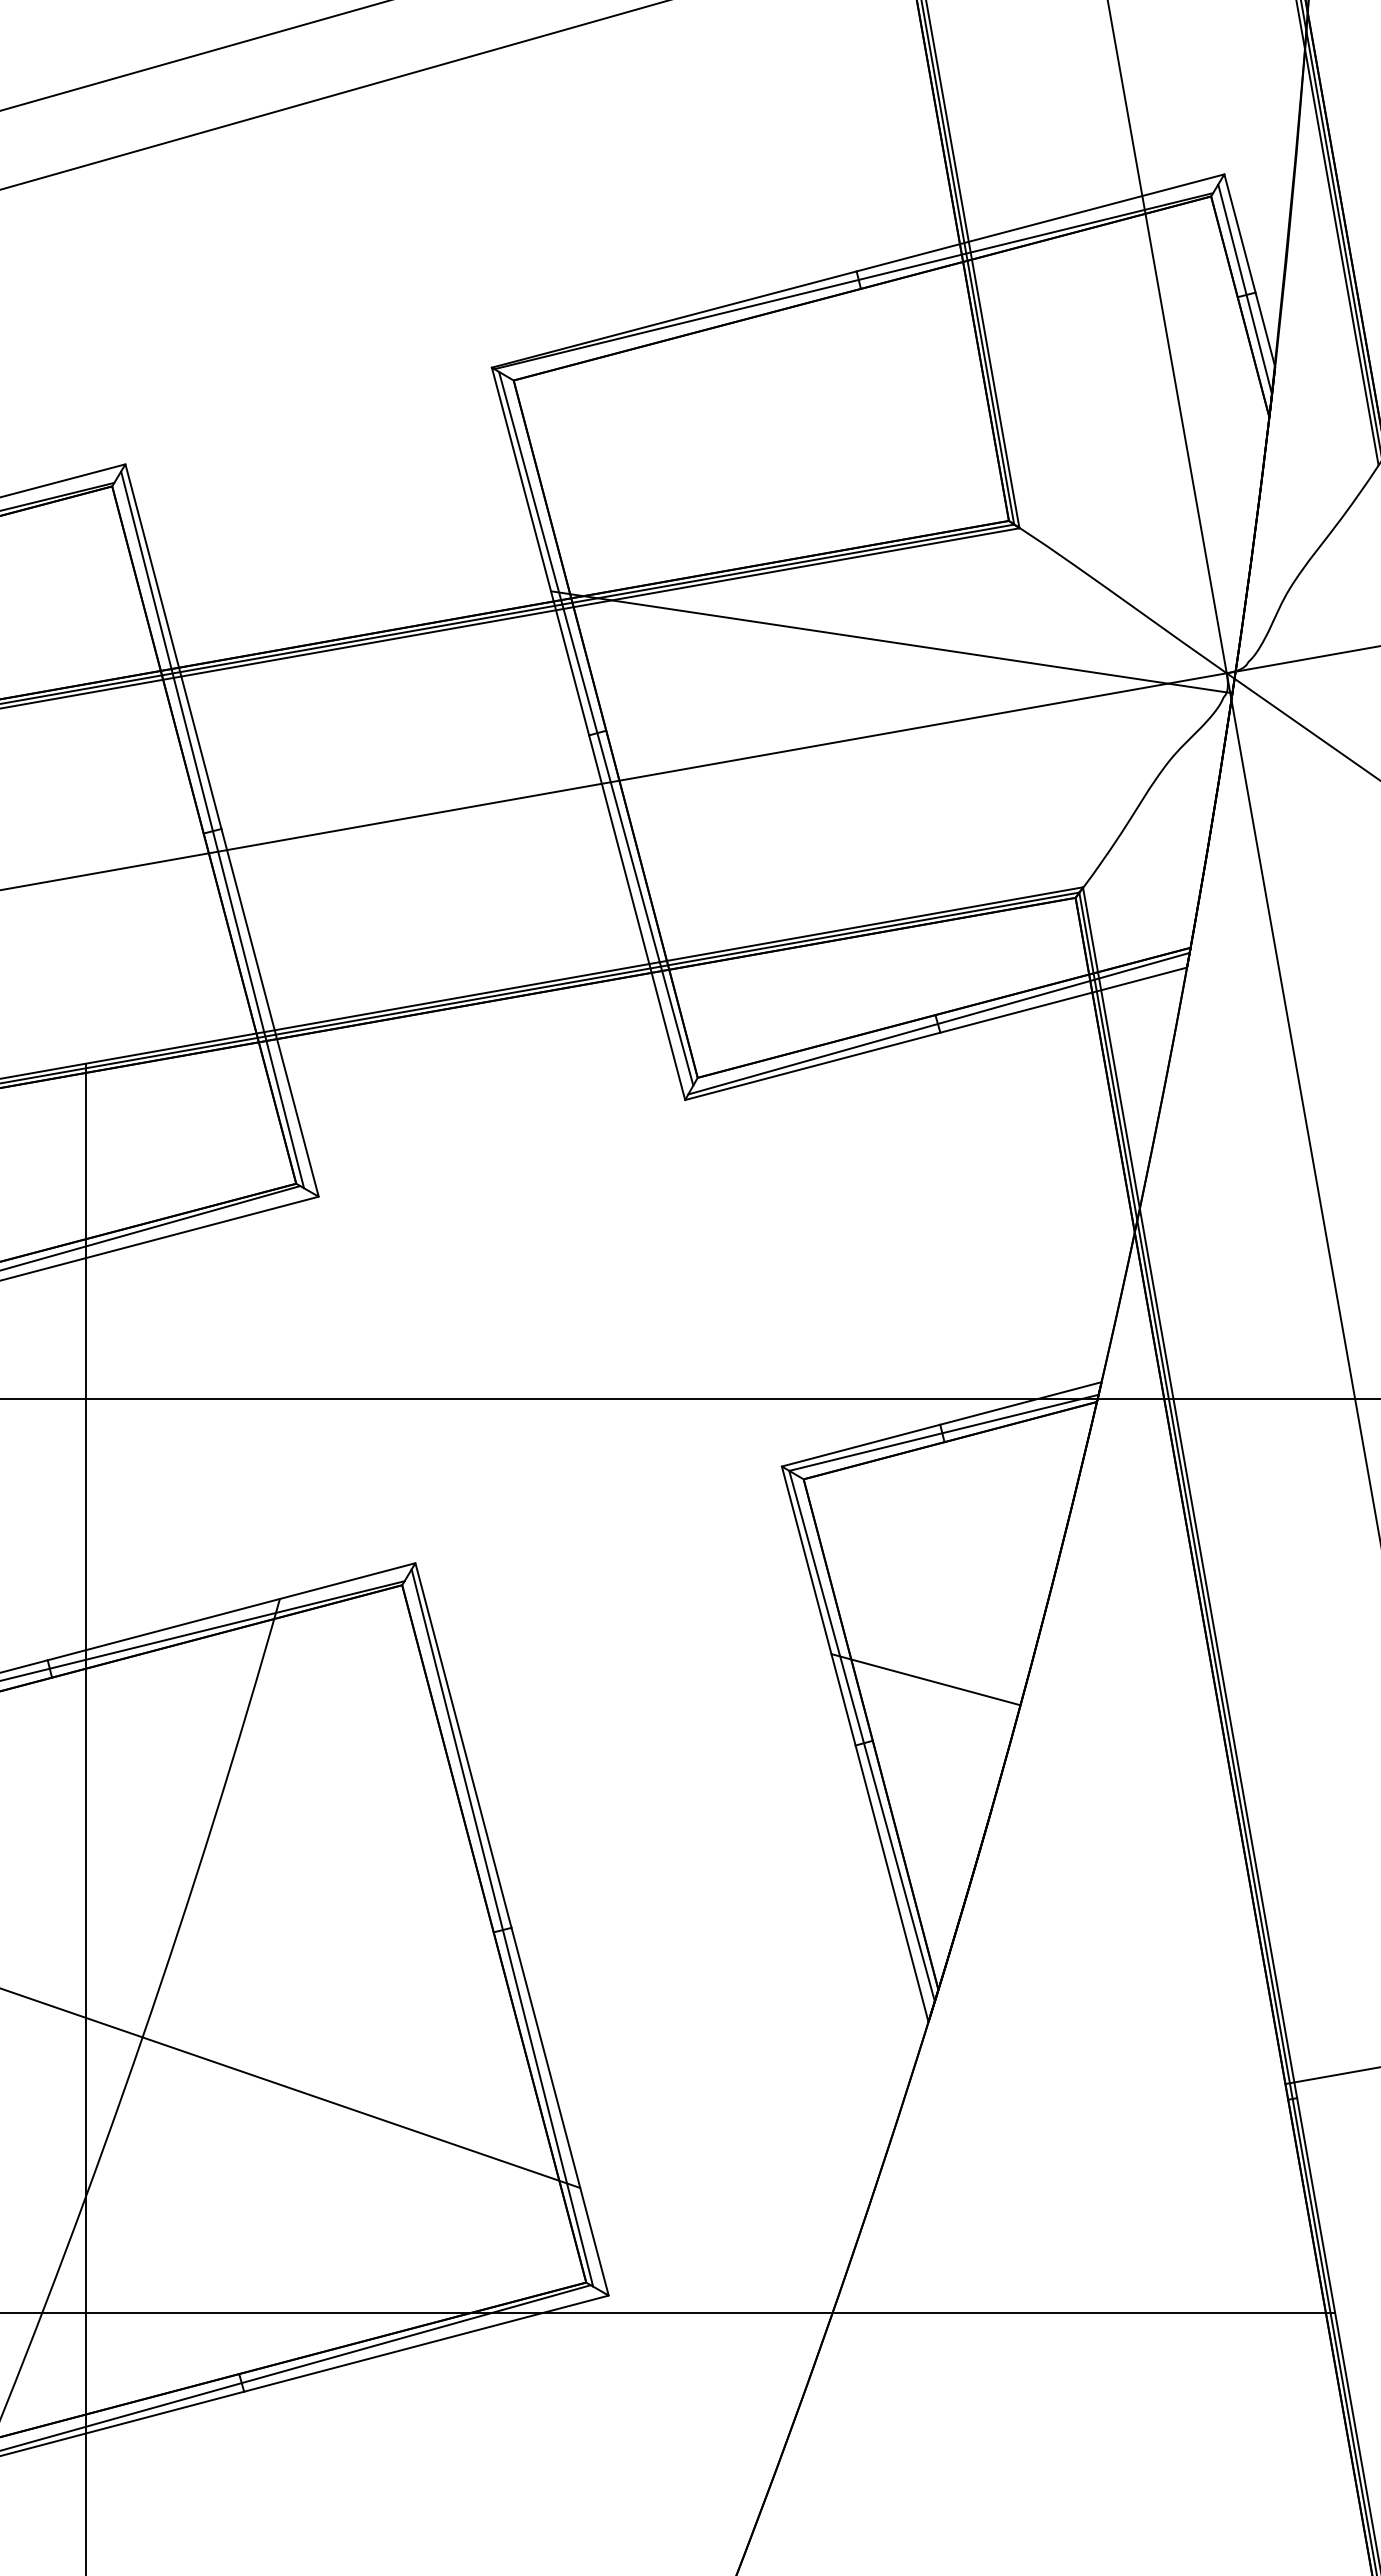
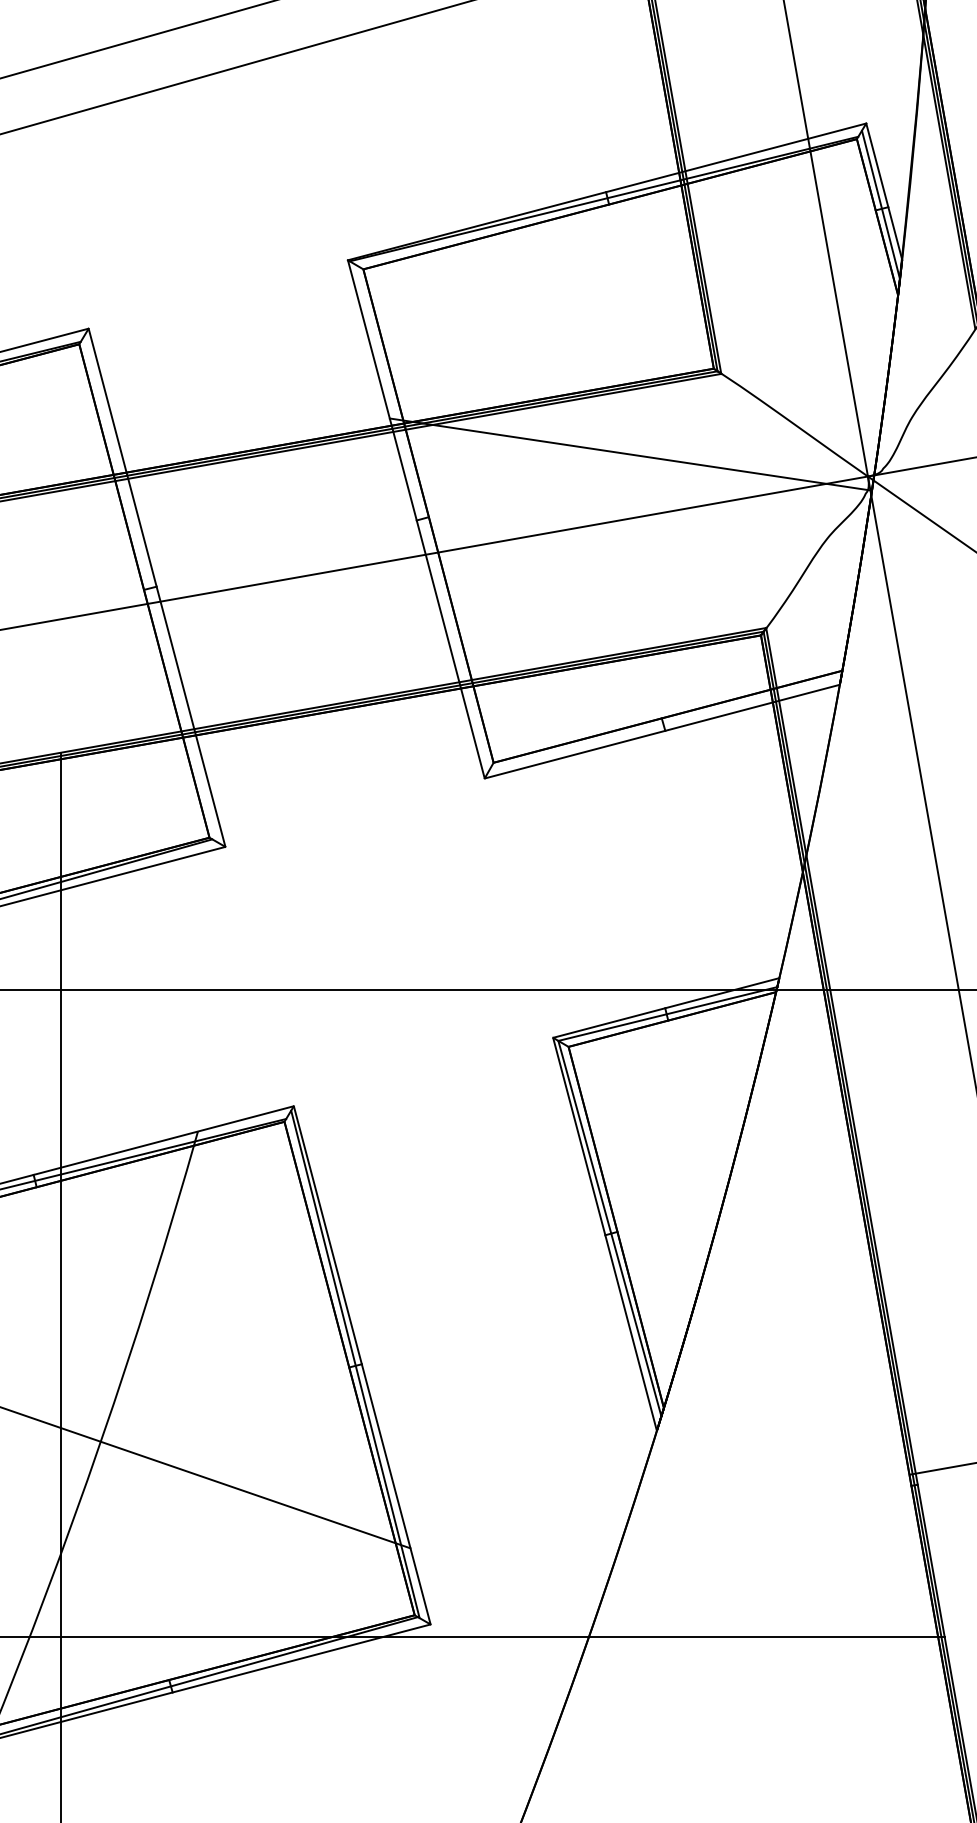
line: (596, 728) -> (421, 515), removed
line: (212, 829) -> (150, 587), removed
line: (938, 1023) -> (663, 724), removed
line: (925, 1679) -> (654, 1188), removed

